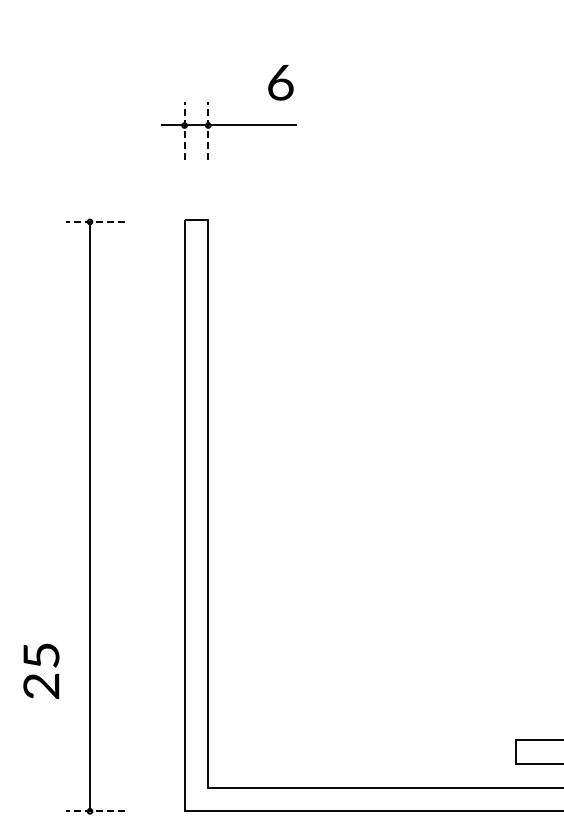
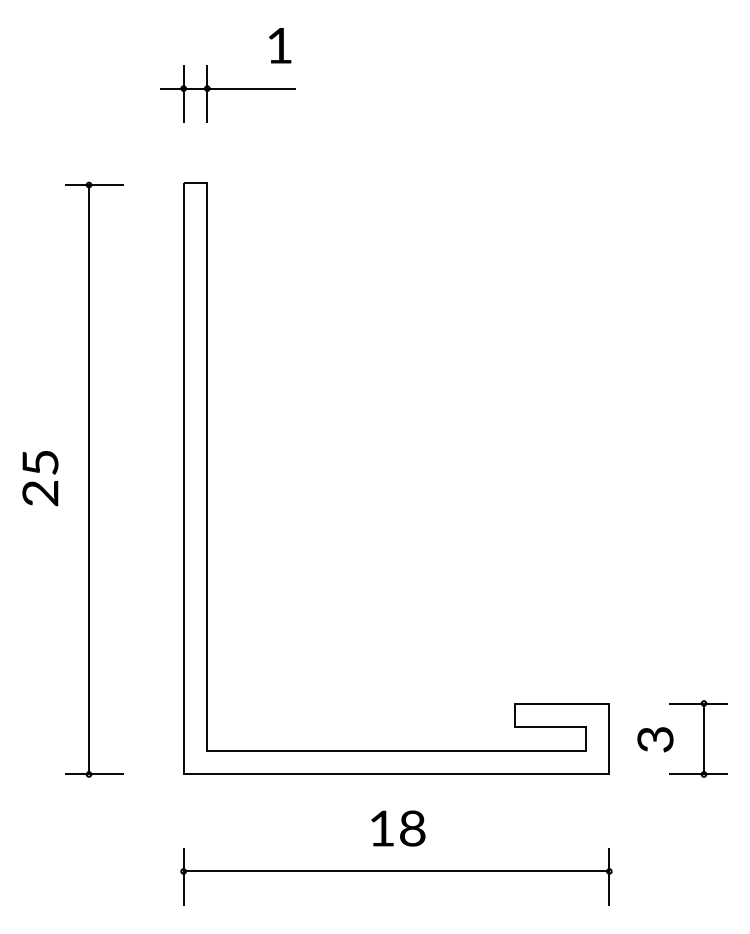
text: (280, 82) -> (279, 45), 6 -> 1
line: (184, 130) -> (183, 93), dashed -> solid
line: (208, 130) -> (207, 93), dashed -> solid
line: (95, 222) -> (94, 185), dashed -> solid
text: (41, 671) -> (40, 478), moved
line: (95, 811) -> (94, 774), dashed -> solid

